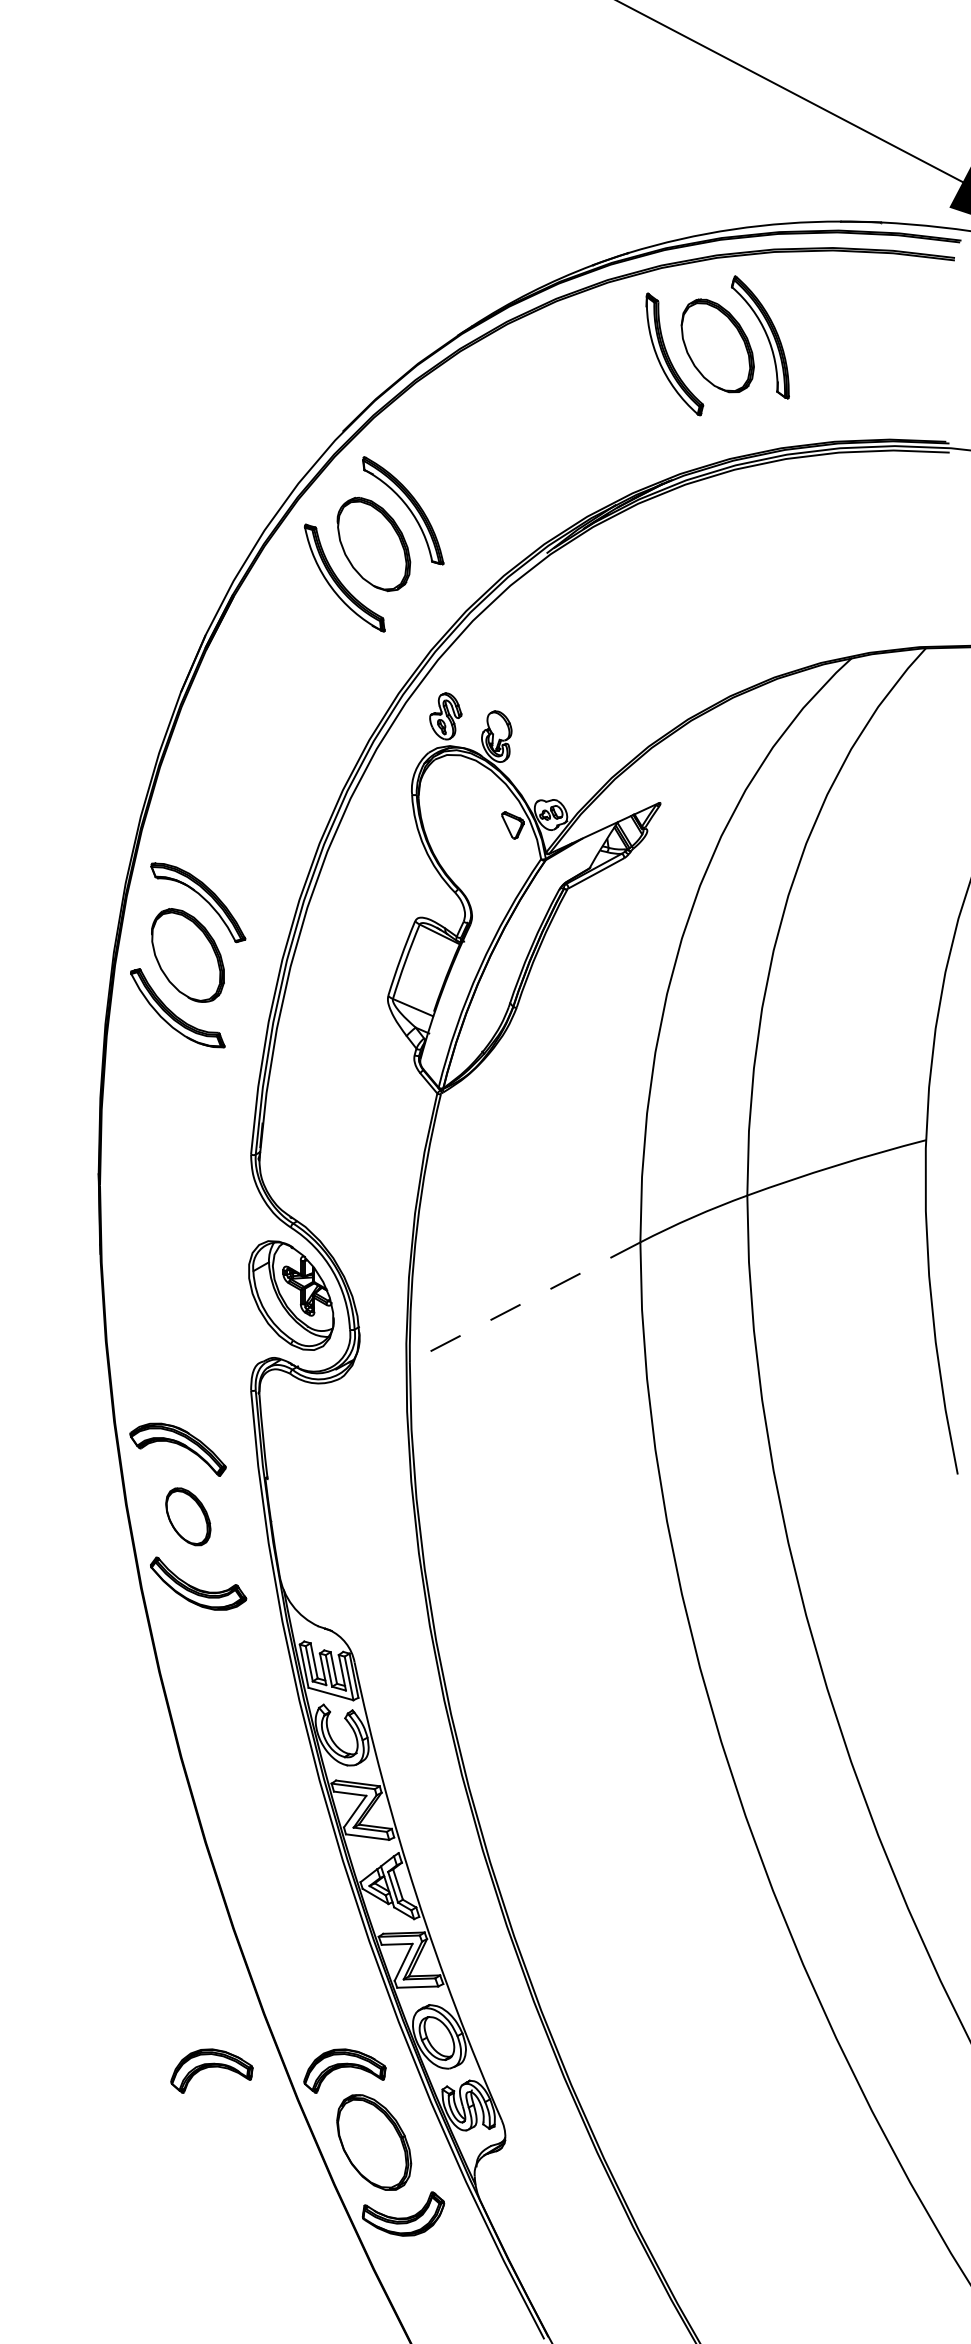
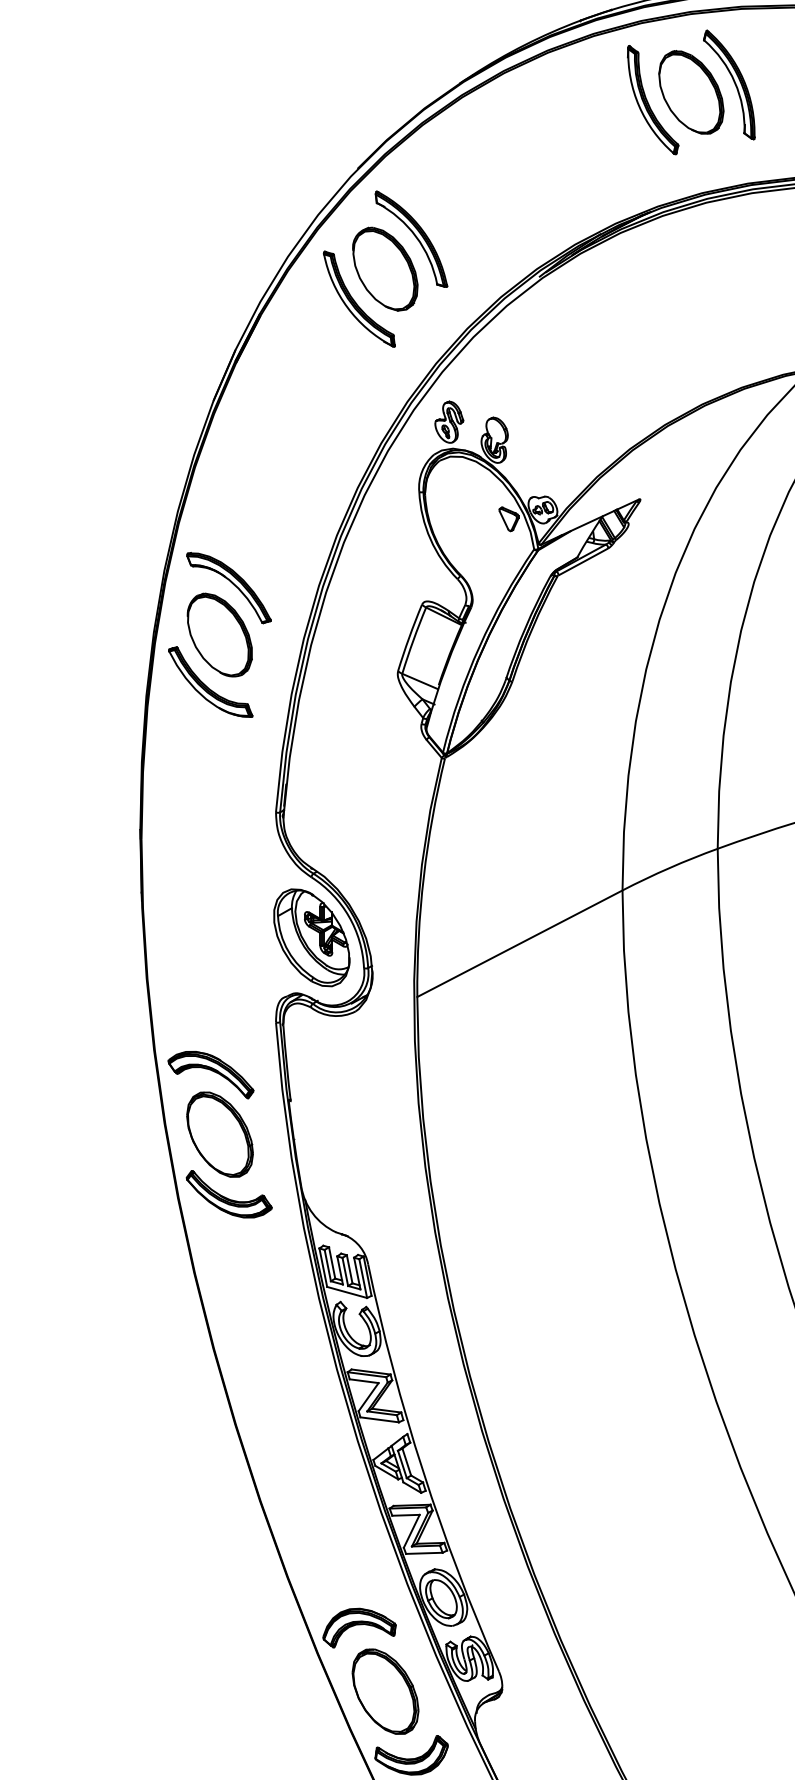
line: (525, 1302) -> (520, 943), dashed -> solid
part: (188, 1516) -> (220, 1134), size x1.67
part: (211, 2070) -> (240, 1627), removed

